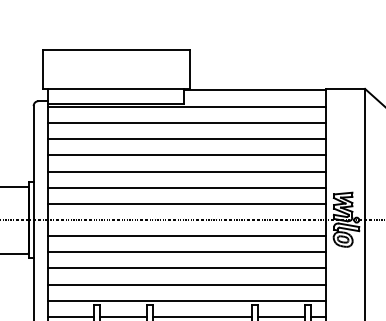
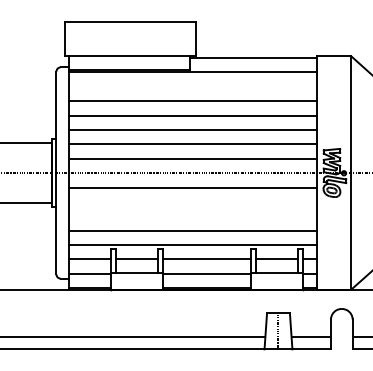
line: (186, 122) -> (192, 86), removed
line: (186, 252) -> (192, 202), removed
line: (186, 268) -> (192, 216), removed

